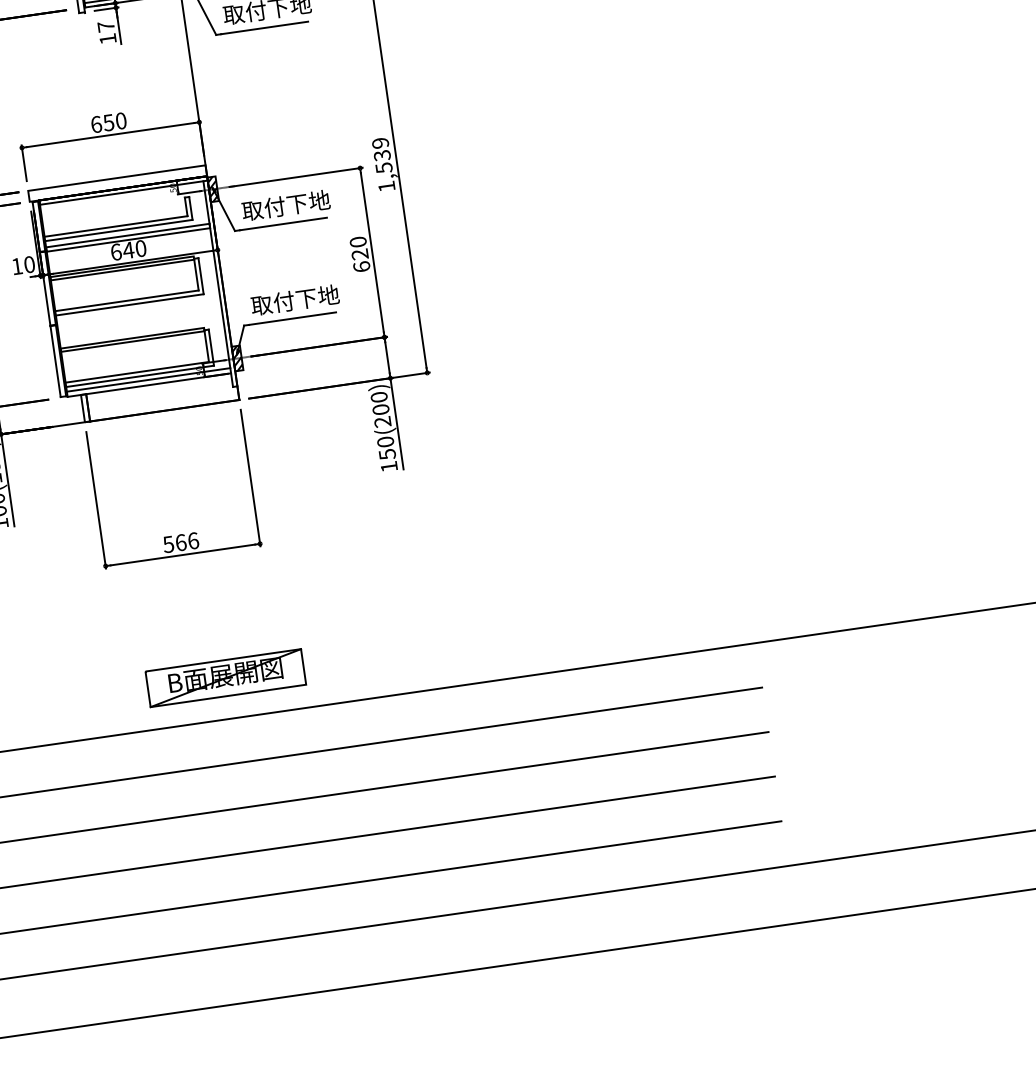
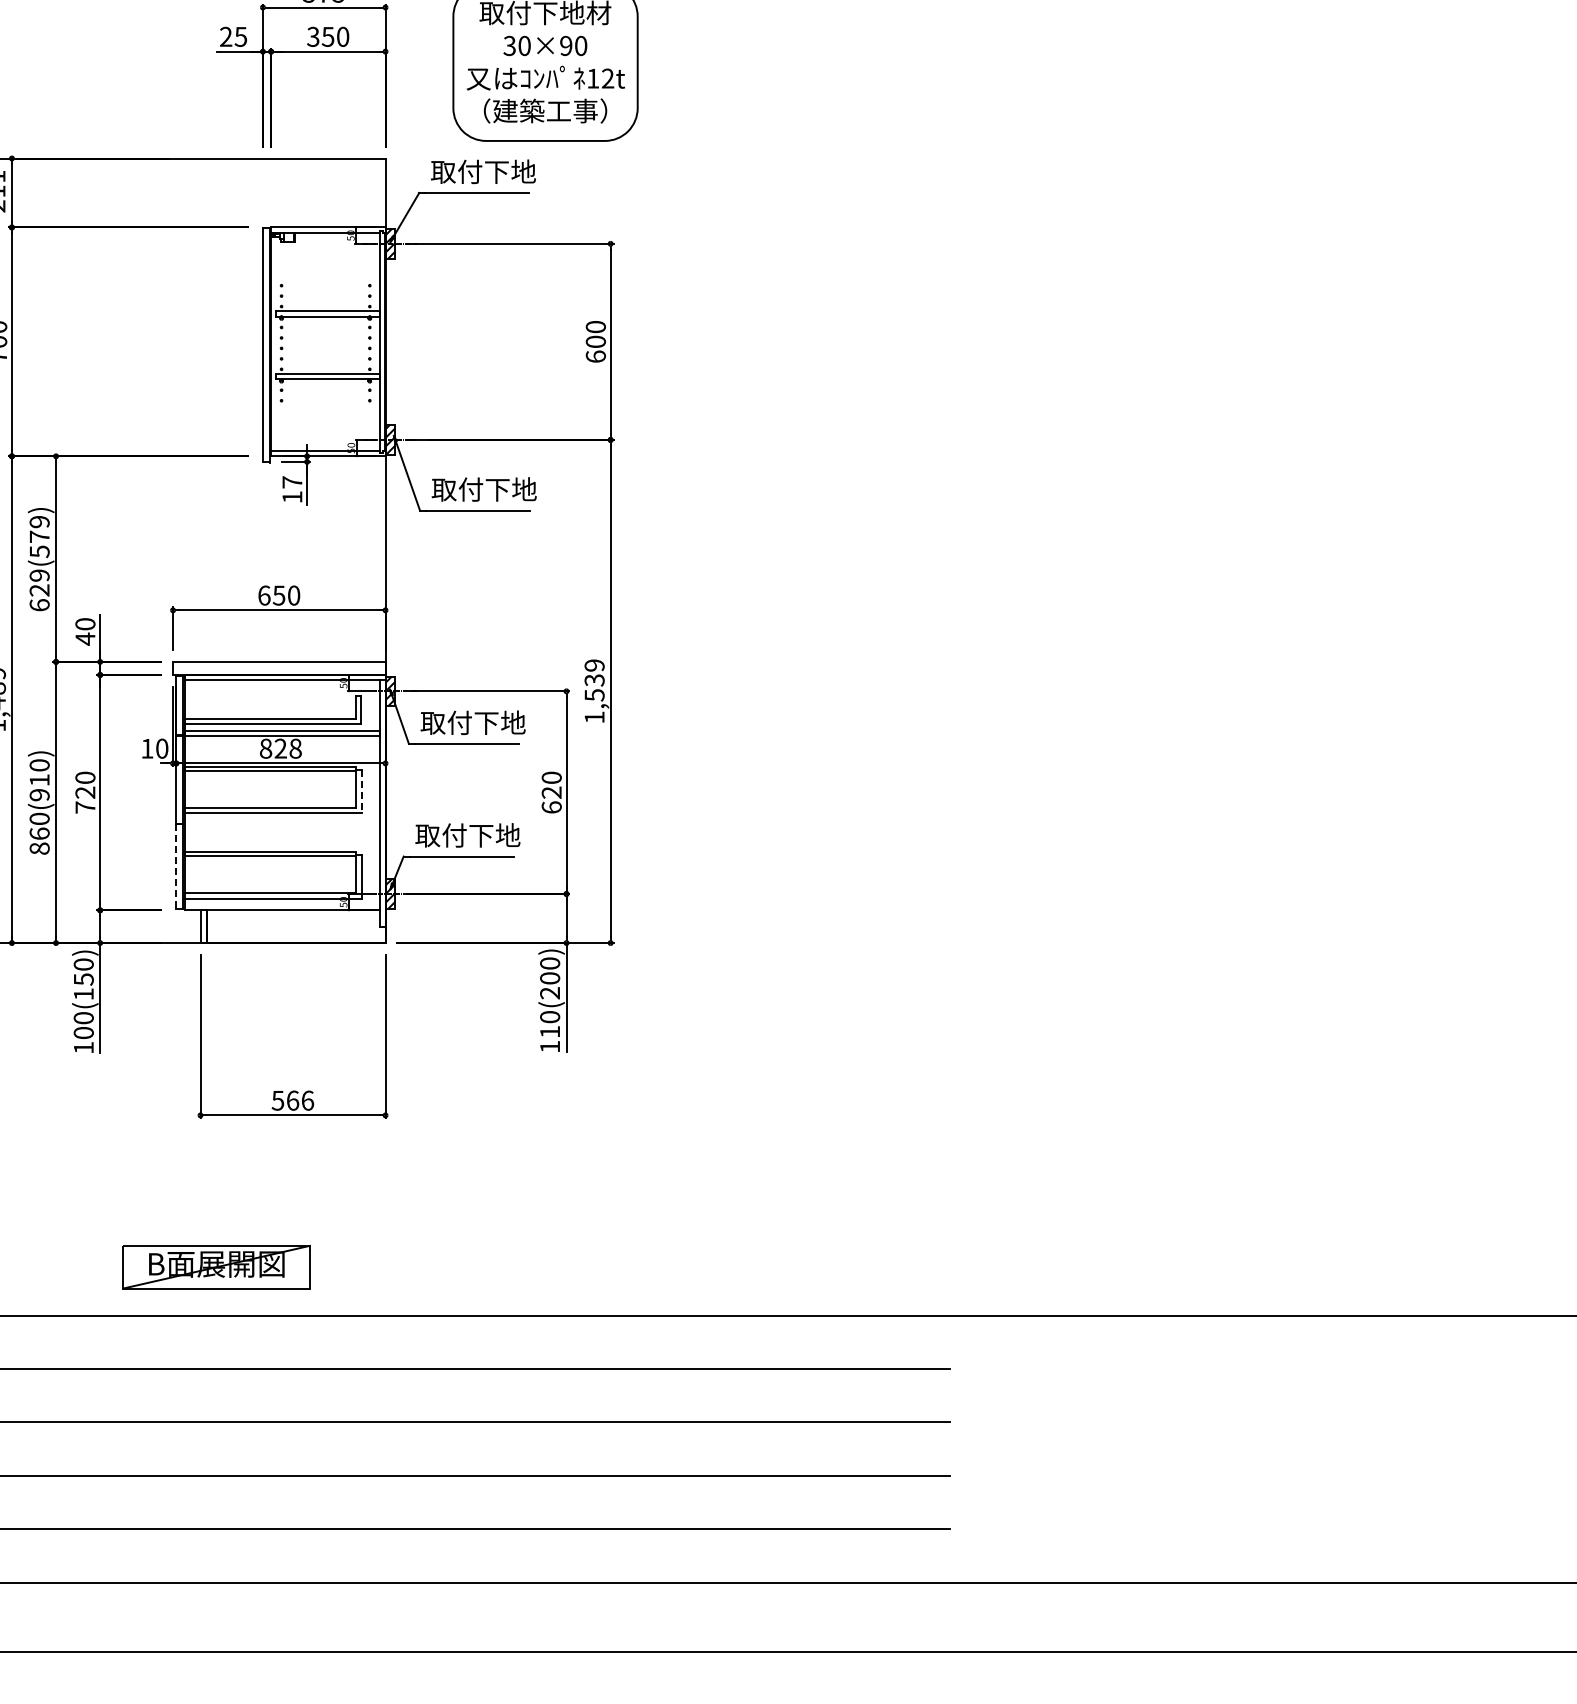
text: (128, 250) -> (280, 748), 640 -> 828
line: (201, 276) -> (361, 791), solid -> dashed
line: (55, 362) -> (176, 867), solid -> dashed
line: (148, 380) -> (282, 904), removed
text: (387, 454) -> (550, 1032), 150(200) -> 110(200)
part: (225, 678) -> (216, 1267), moved

